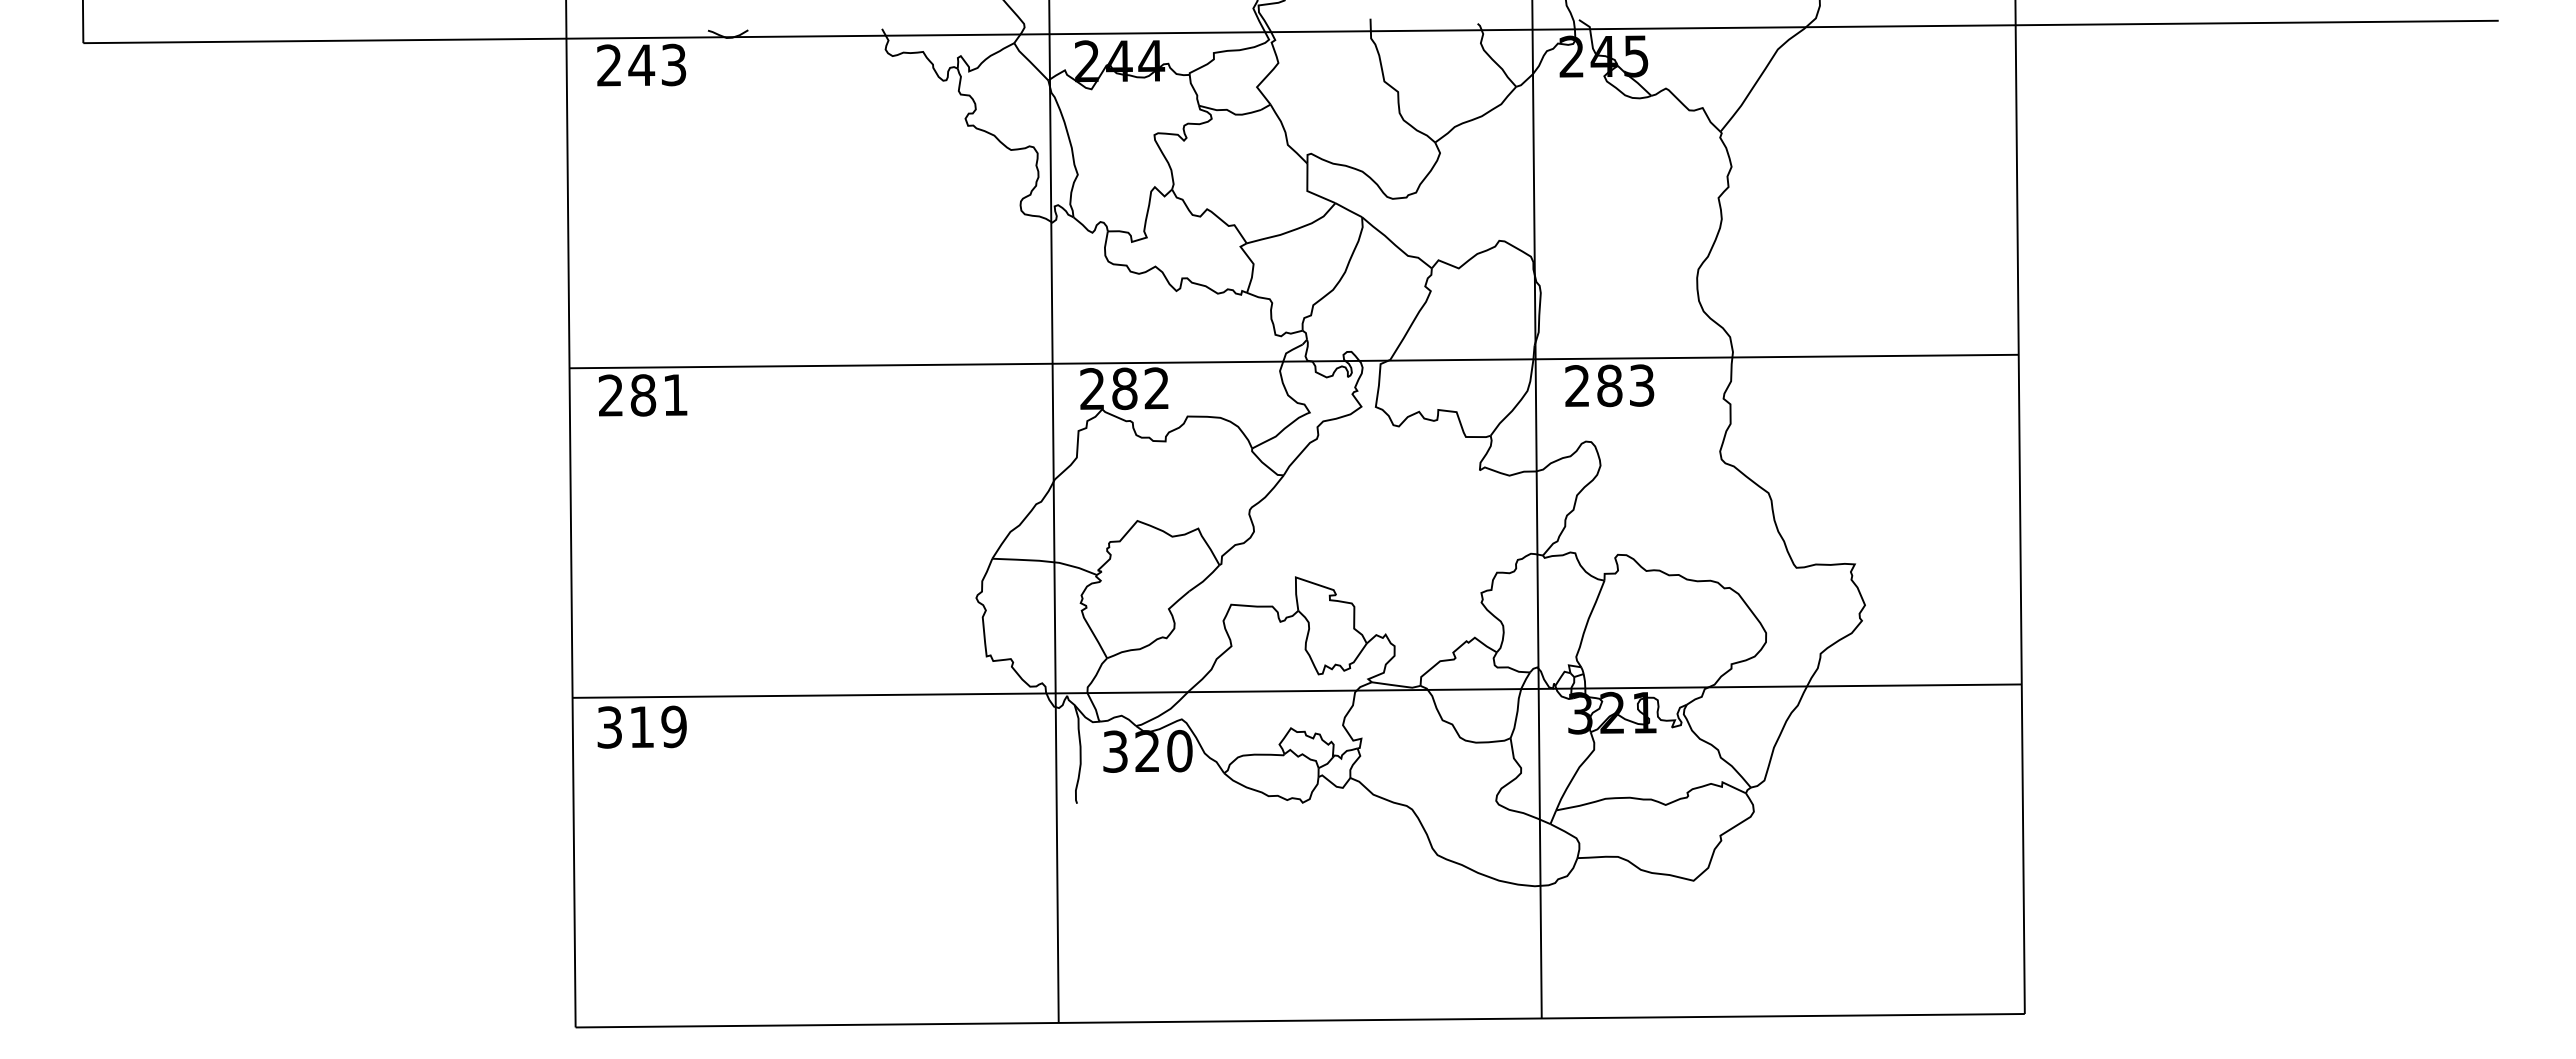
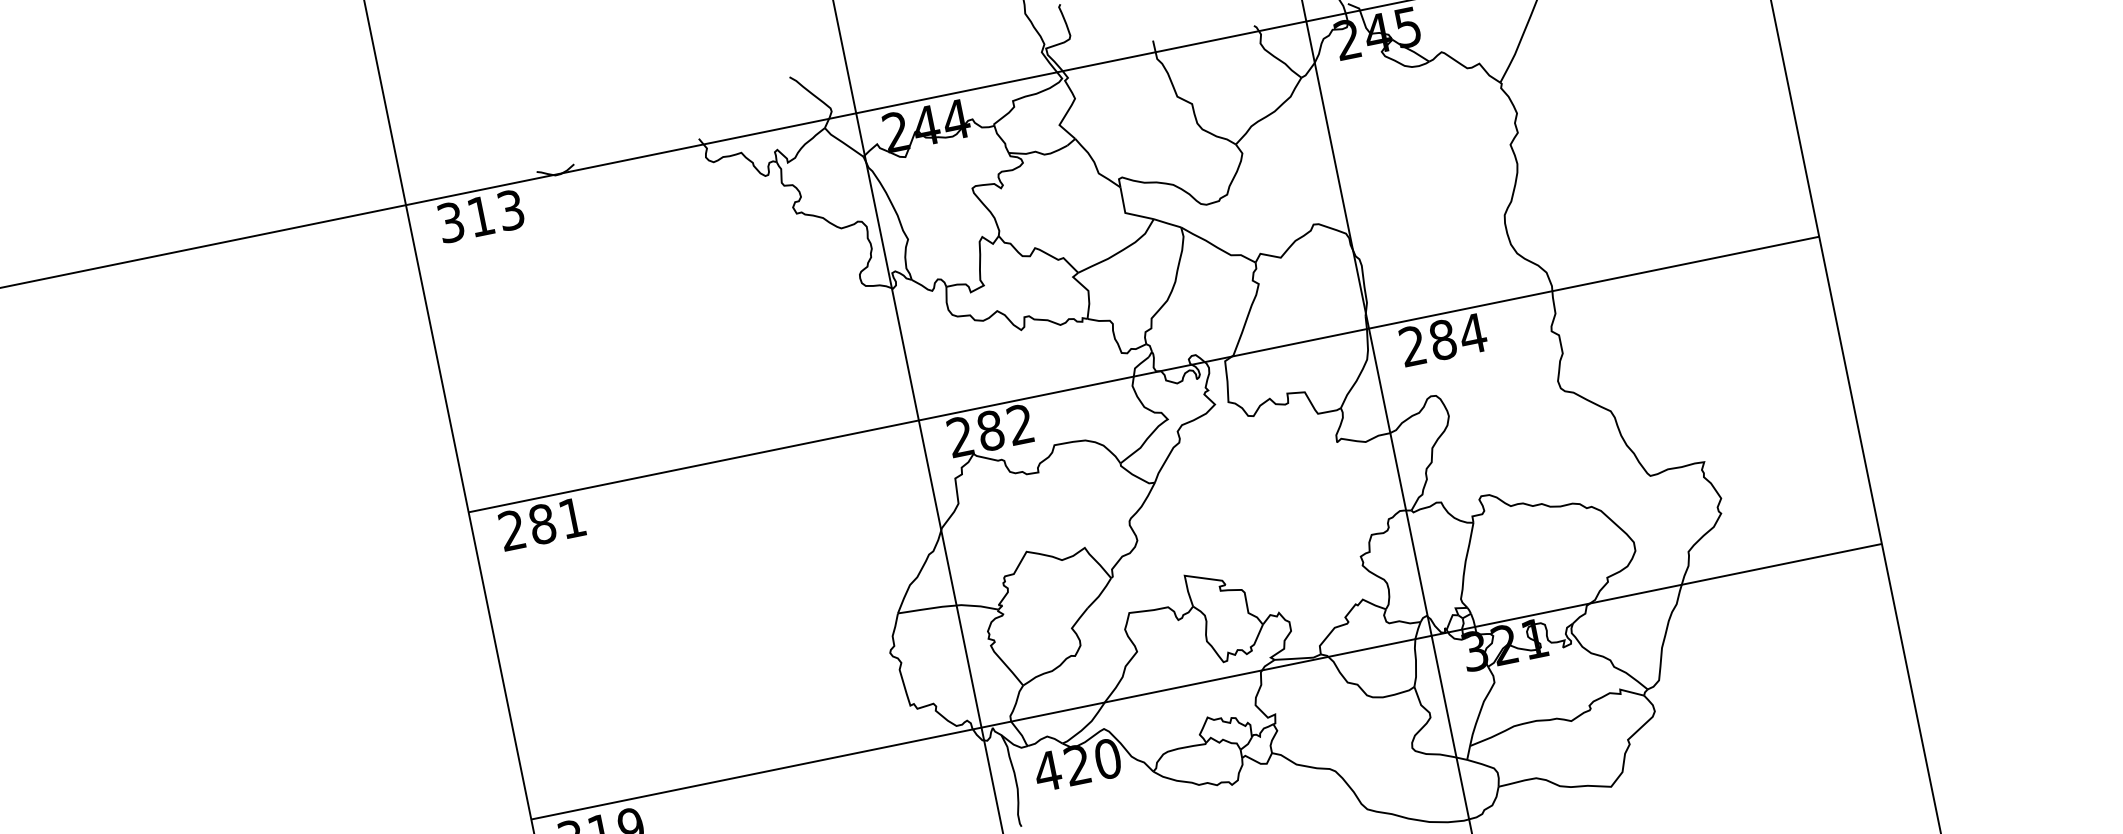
text: (626, 65) -> (466, 219), 243 -> 313
text: (1641, 385) -> (1472, 333), 283 -> 284
text: (1115, 751) -> (1047, 771), 320 -> 420

